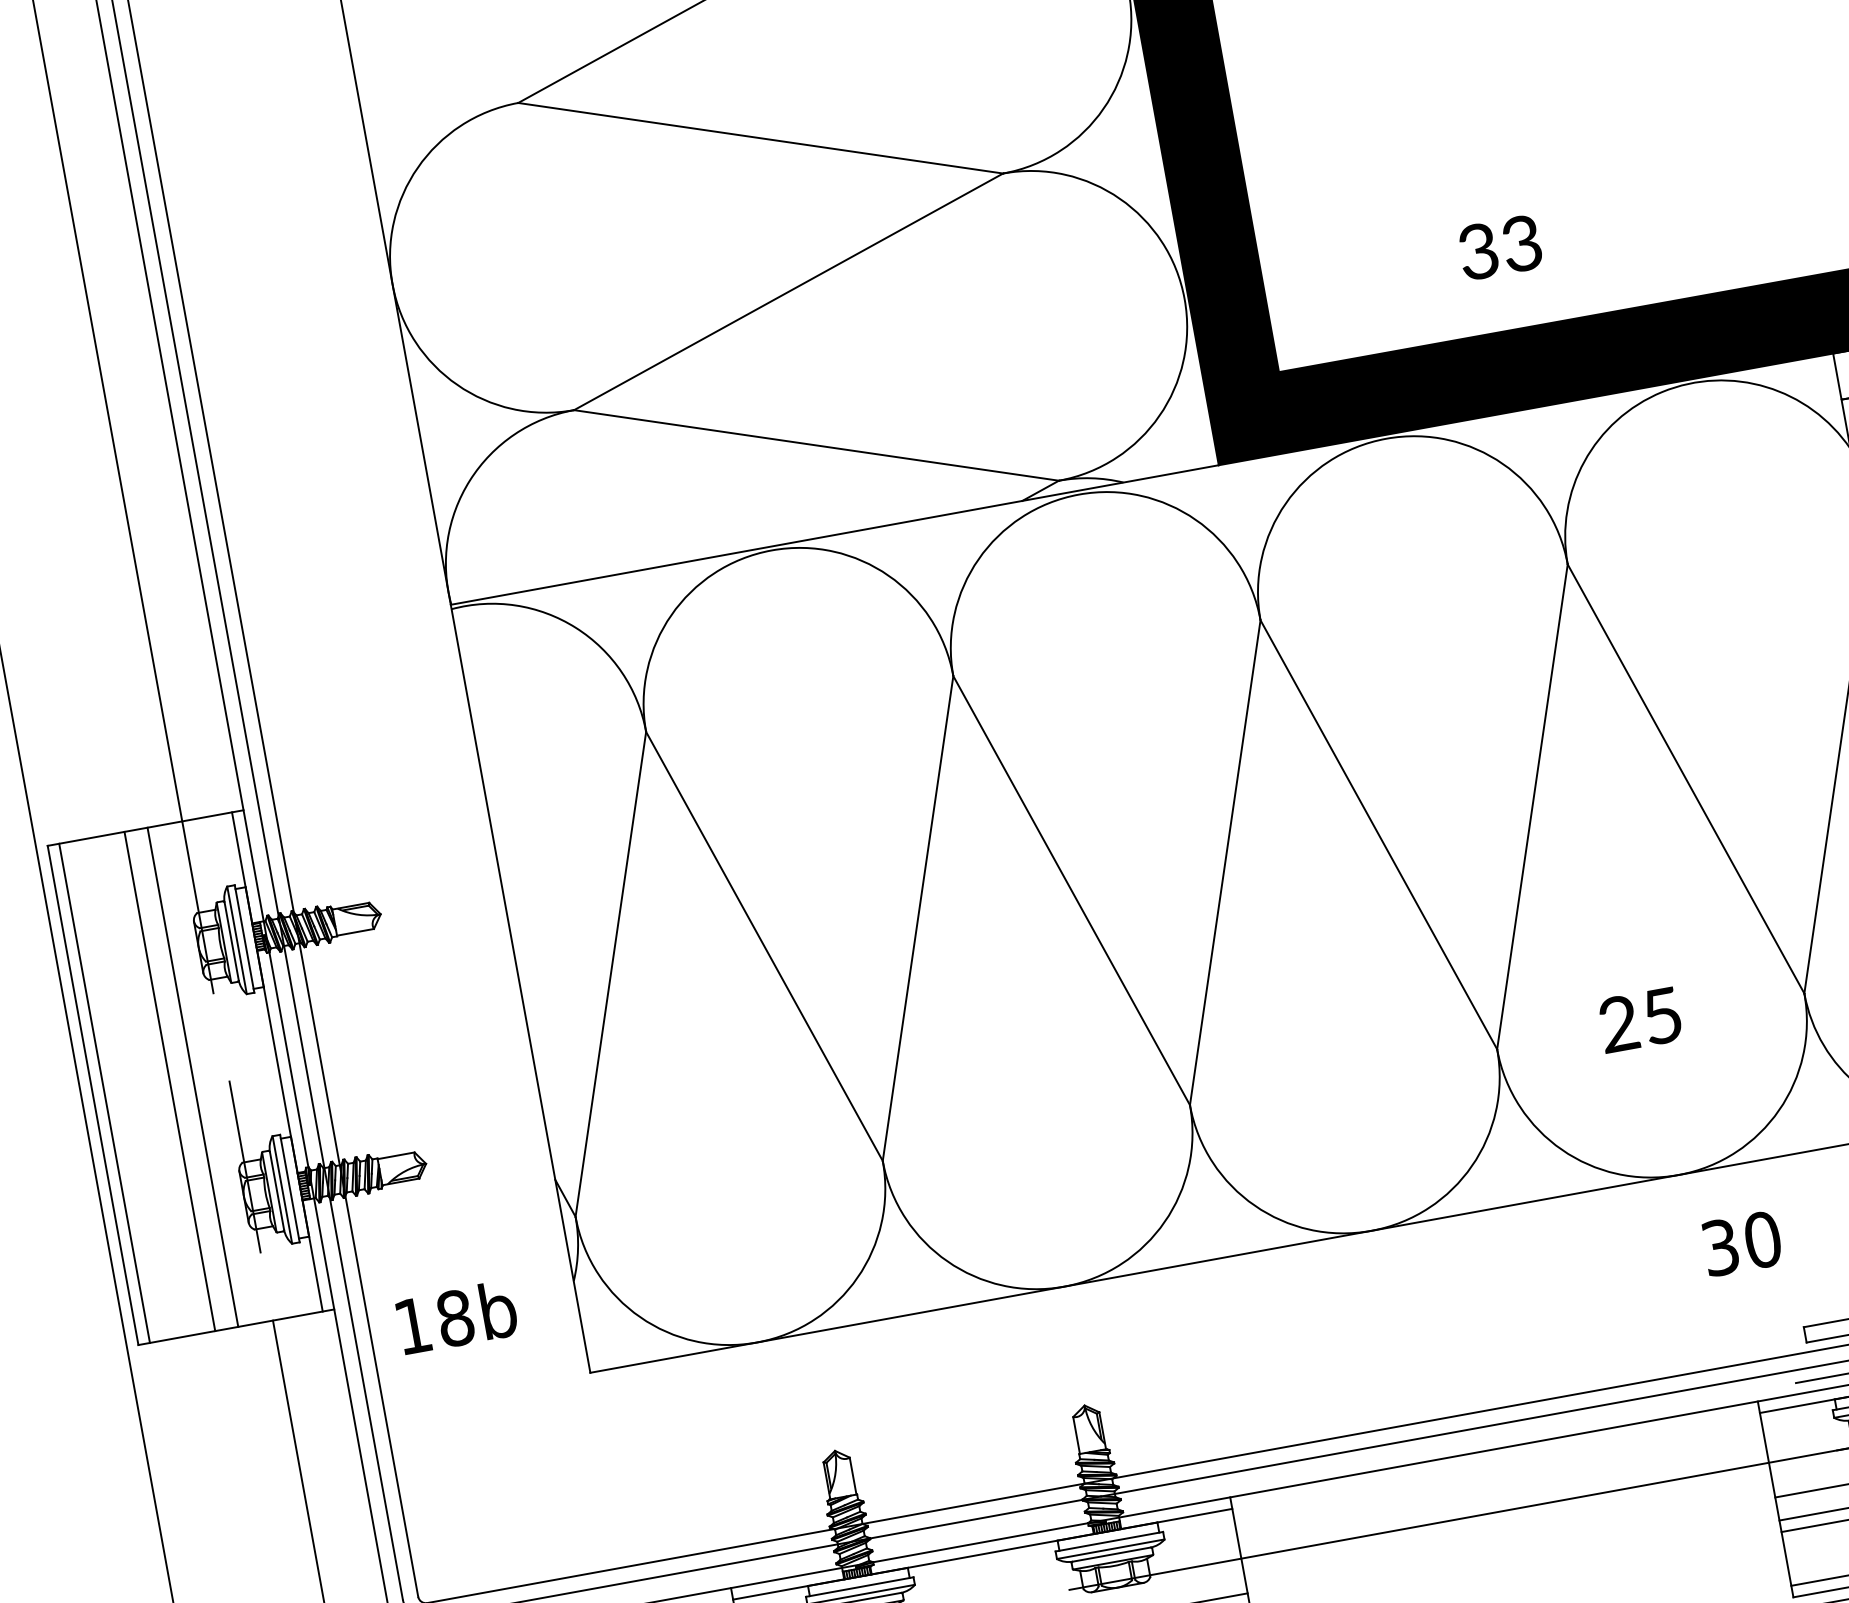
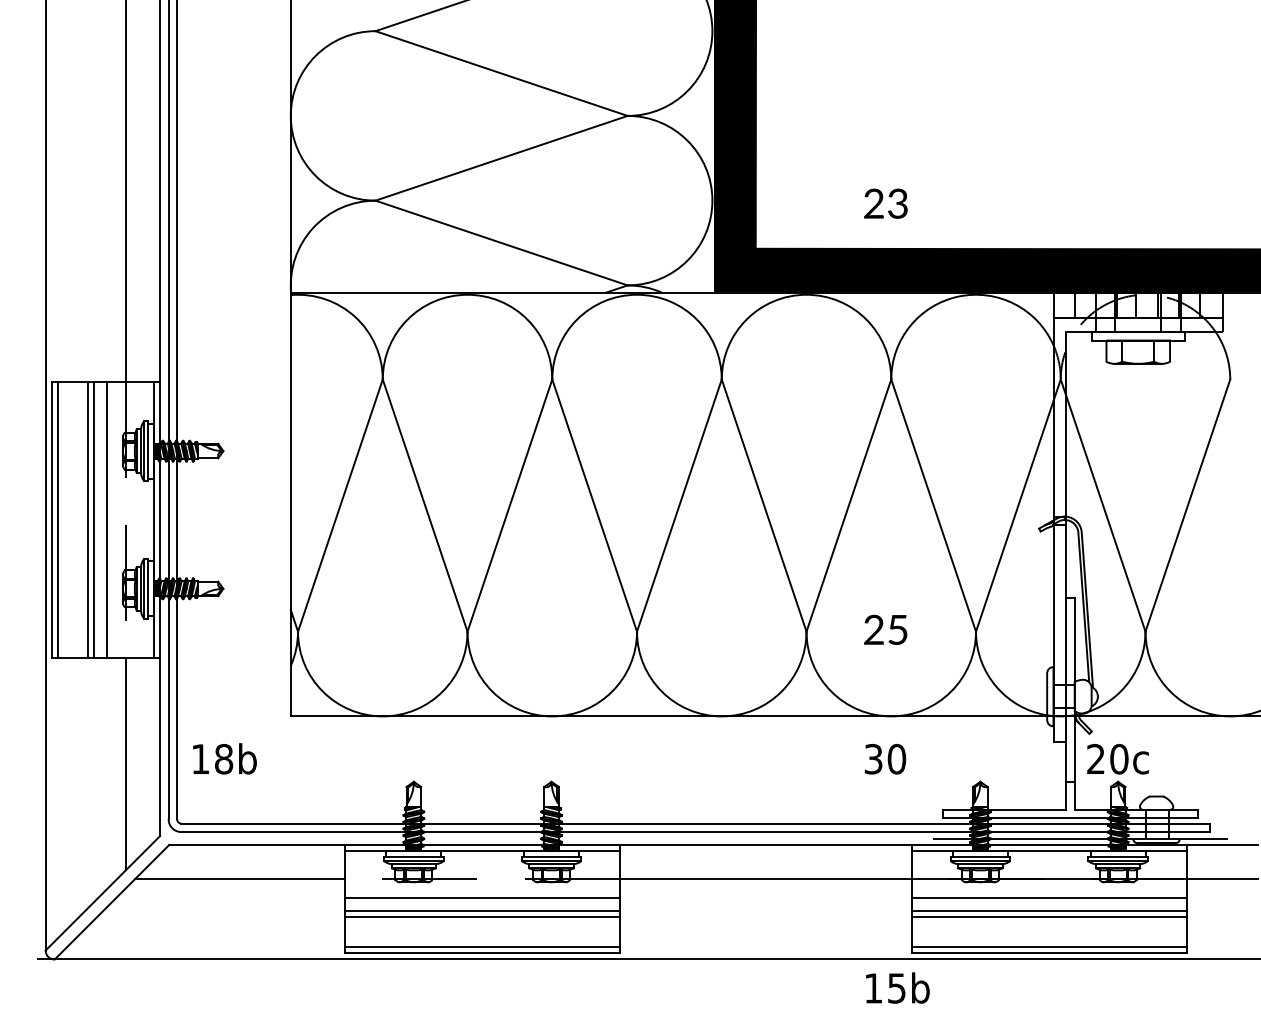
text: (1477, 253) -> (873, 204), 33 -> 23
line: (158, 1082) -> (88, 519), added
text: (1742, 1244) -> (885, 759), moved
text: (456, 1316) -> (224, 758), moved

